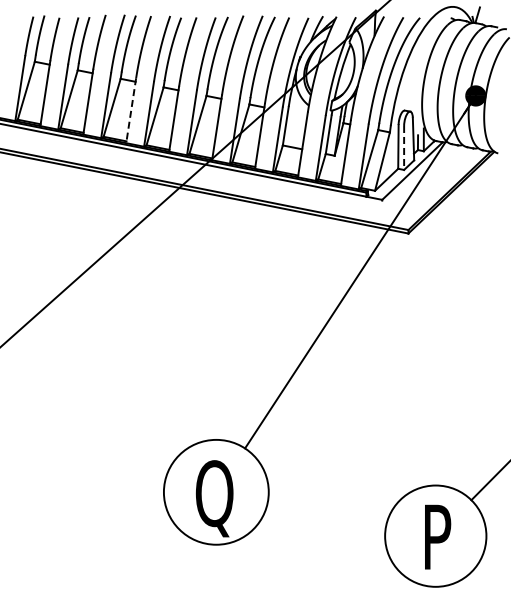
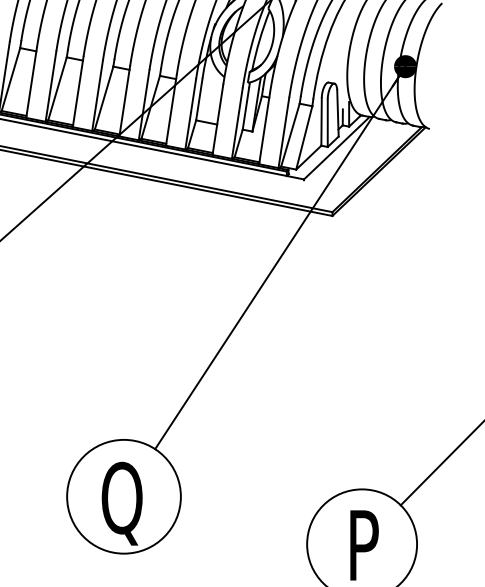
line: (131, 110) -> (31, 82), dashed -> solid
line: (404, 147) -> (328, 122), dashed -> solid

